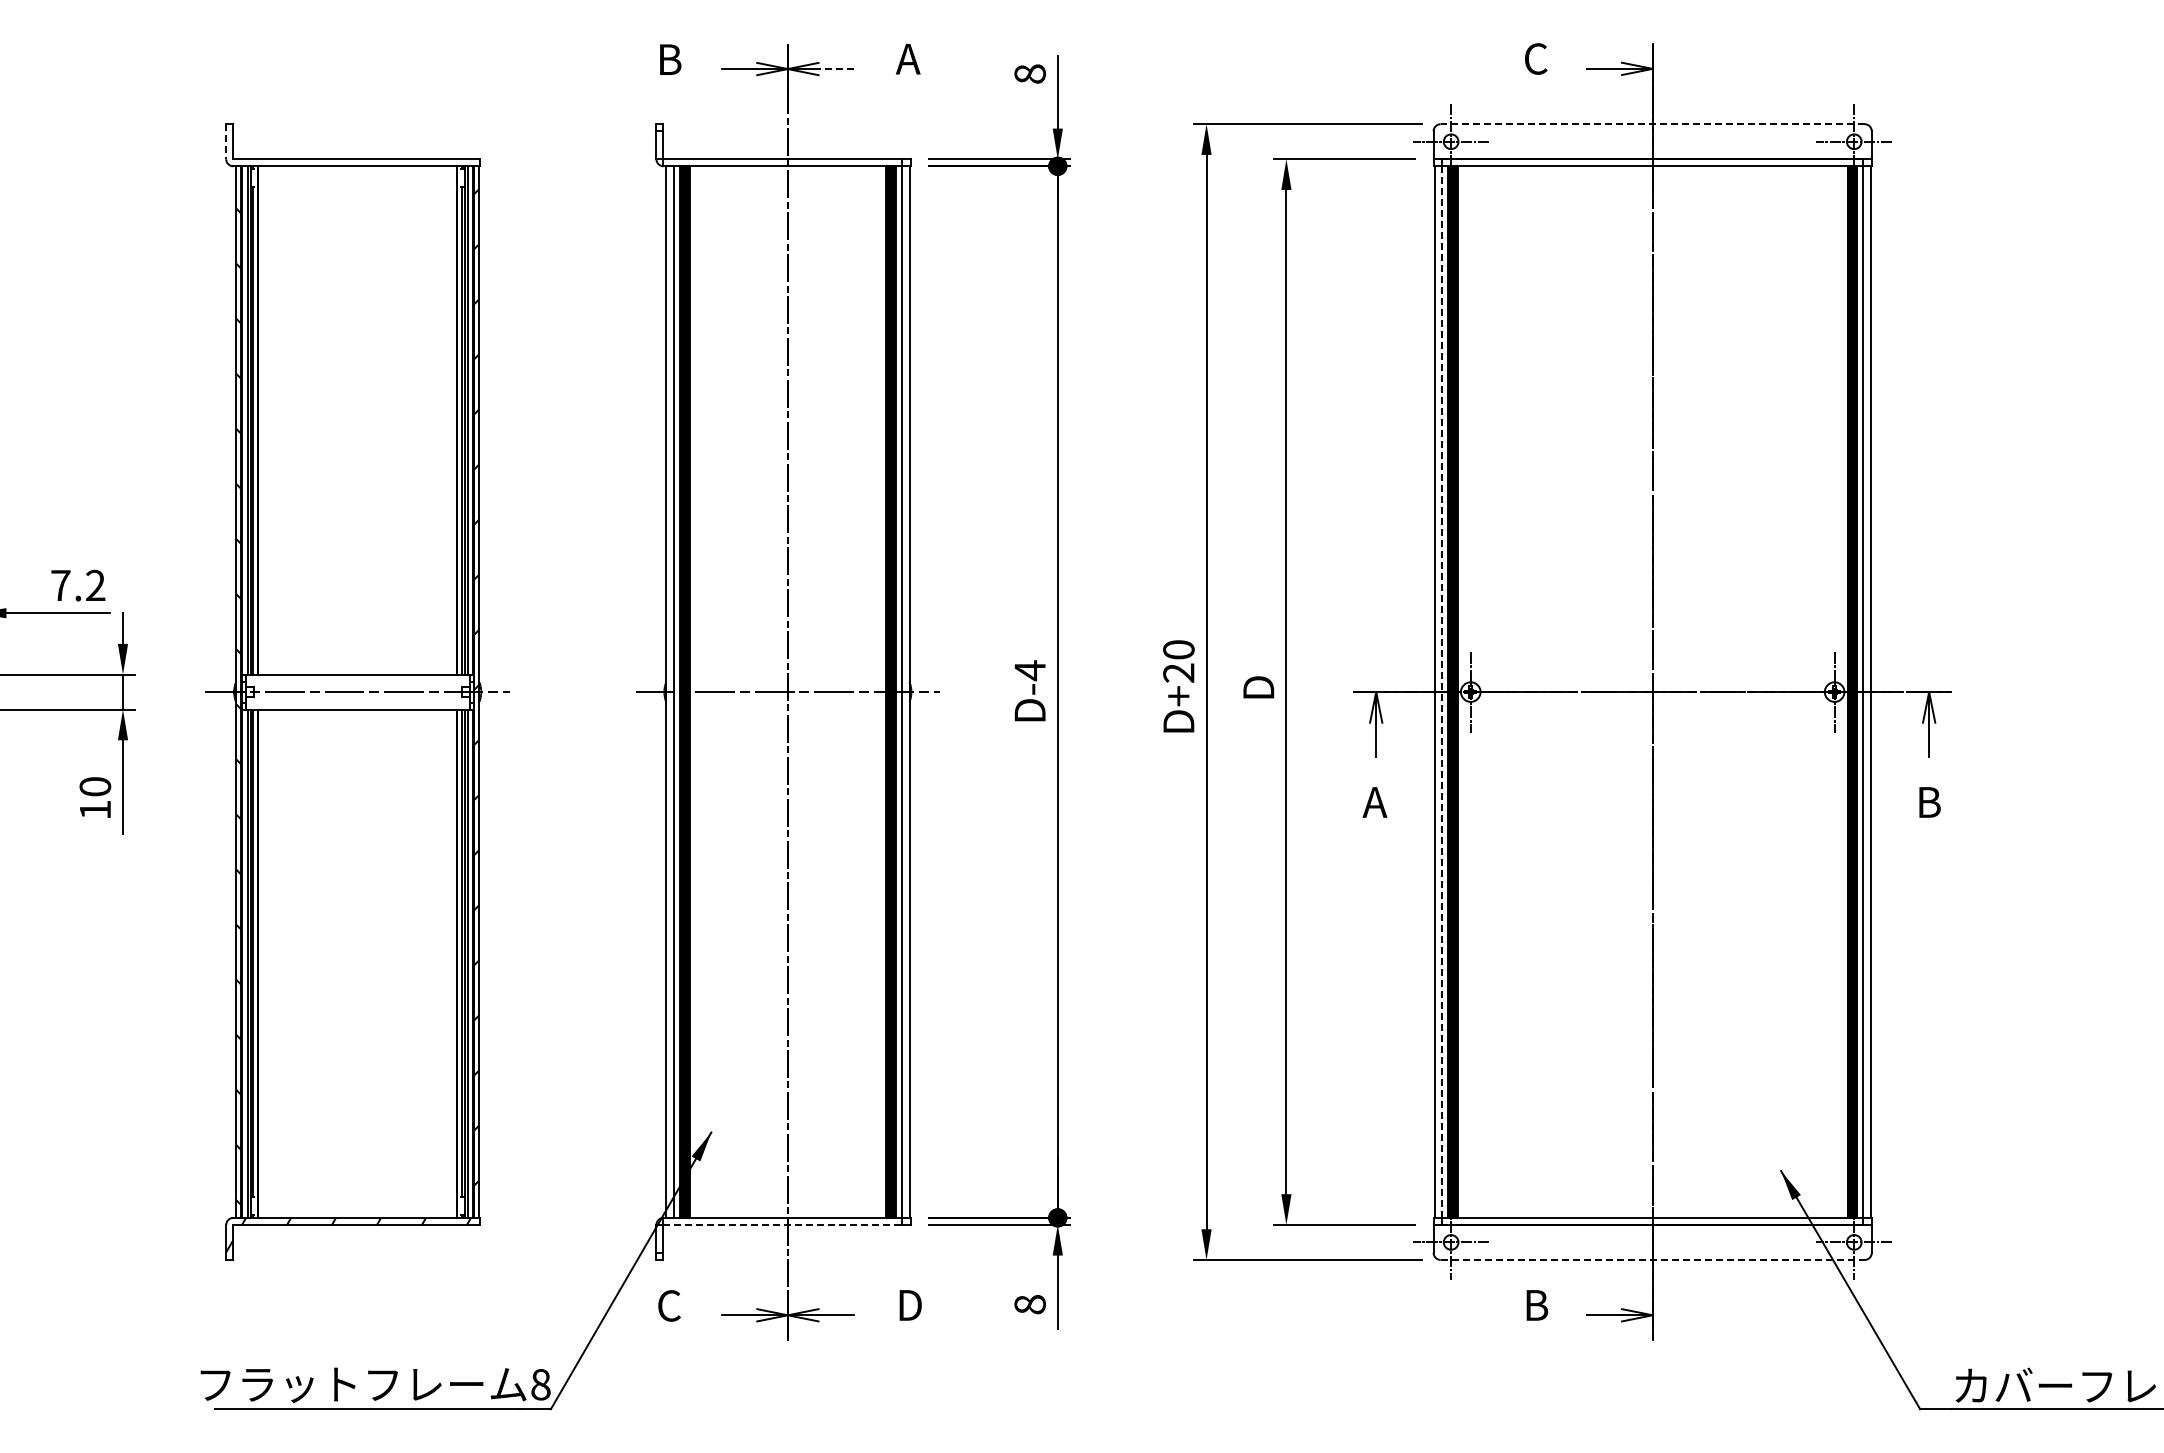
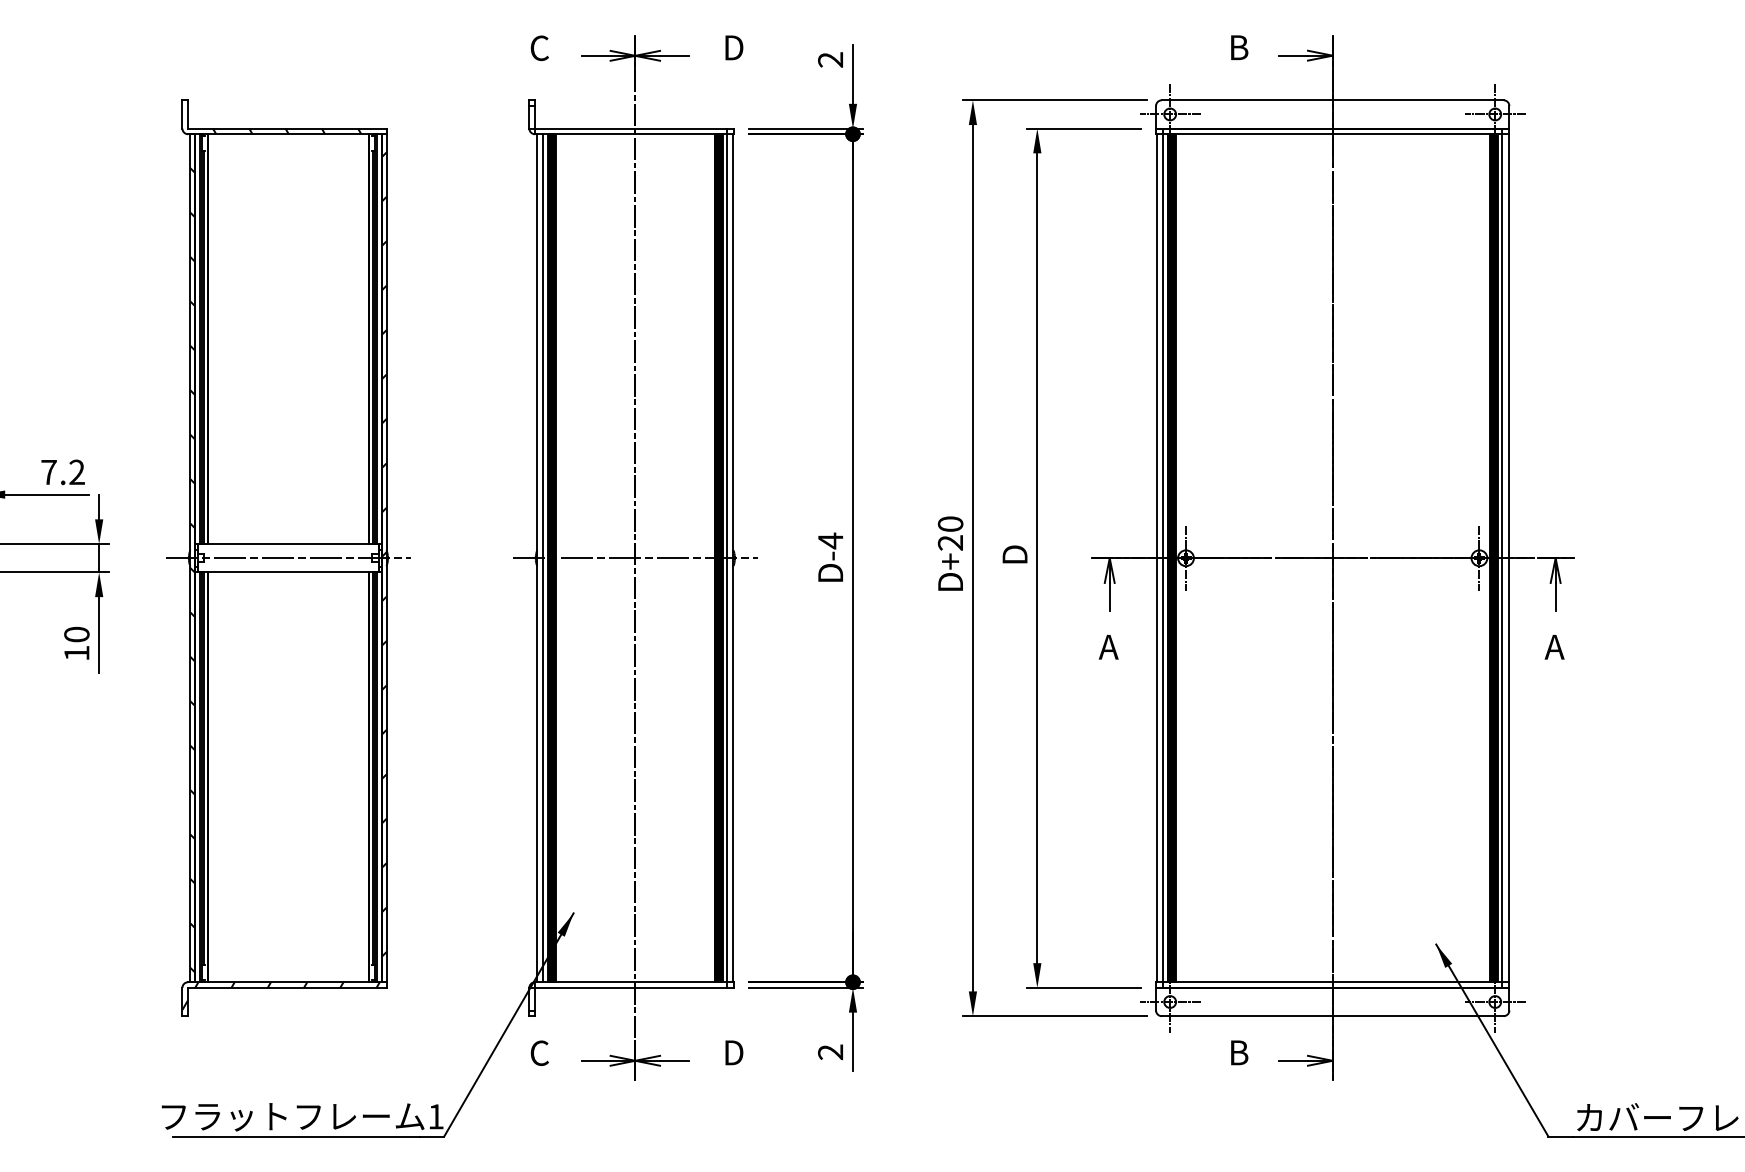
text: (908, 58) -> (732, 47), A -> D
text: (1536, 58) -> (1239, 47), C -> B
text: (669, 59) -> (539, 48), B -> C
line: (836, 69) -> (674, 56), dashed -> solid
text: (1029, 73) -> (830, 59), 8 -> 2
line: (1652, 124) -> (1332, 100), dashed -> solid
line: (226, 141) -> (182, 114), dashed -> solid
hatch: (356, 162) -> (287, 131), added
line: (1442, 692) -> (1163, 558), dashed -> solid
text: (1927, 802) -> (1554, 647), B -> A
line: (783, 1224) -> (631, 987), dashed -> solid
line: (1653, 1259) -> (1333, 1015), dashed -> solid
text: (1029, 1304) -> (830, 1052), 8 -> 2
text: (540, 1384) -> (435, 1116), 8 -> 1

